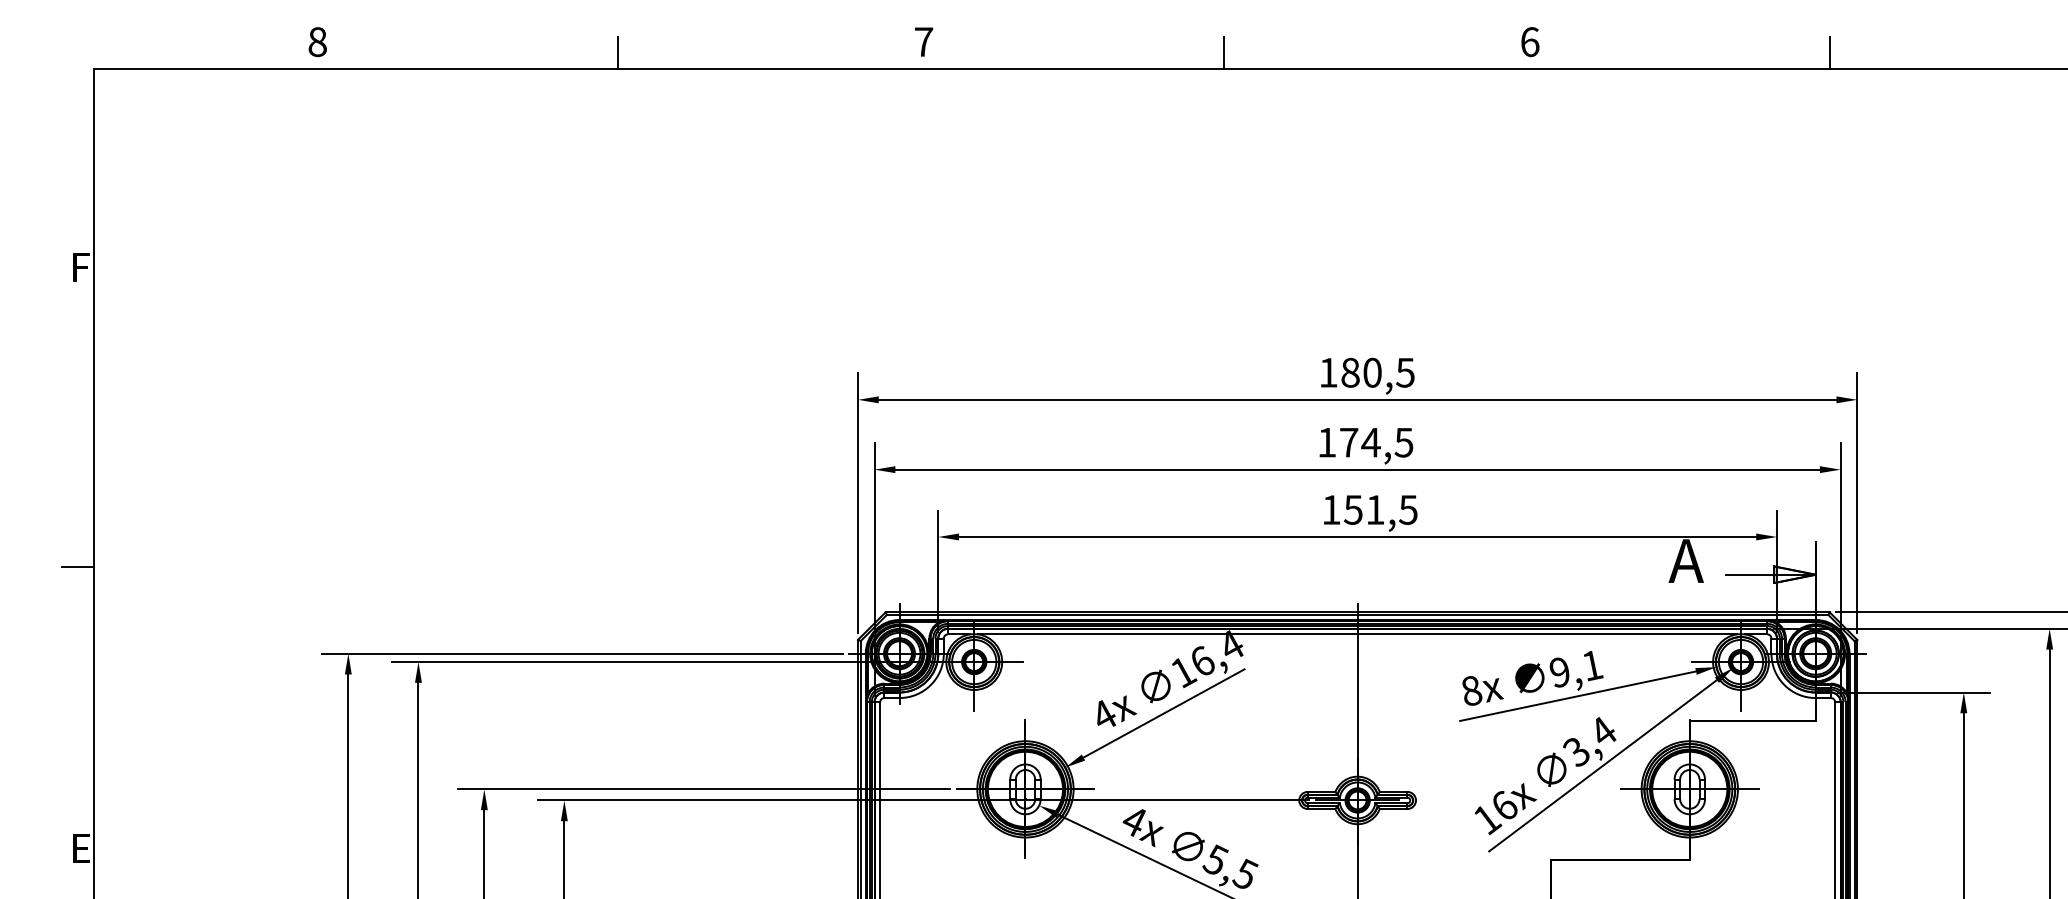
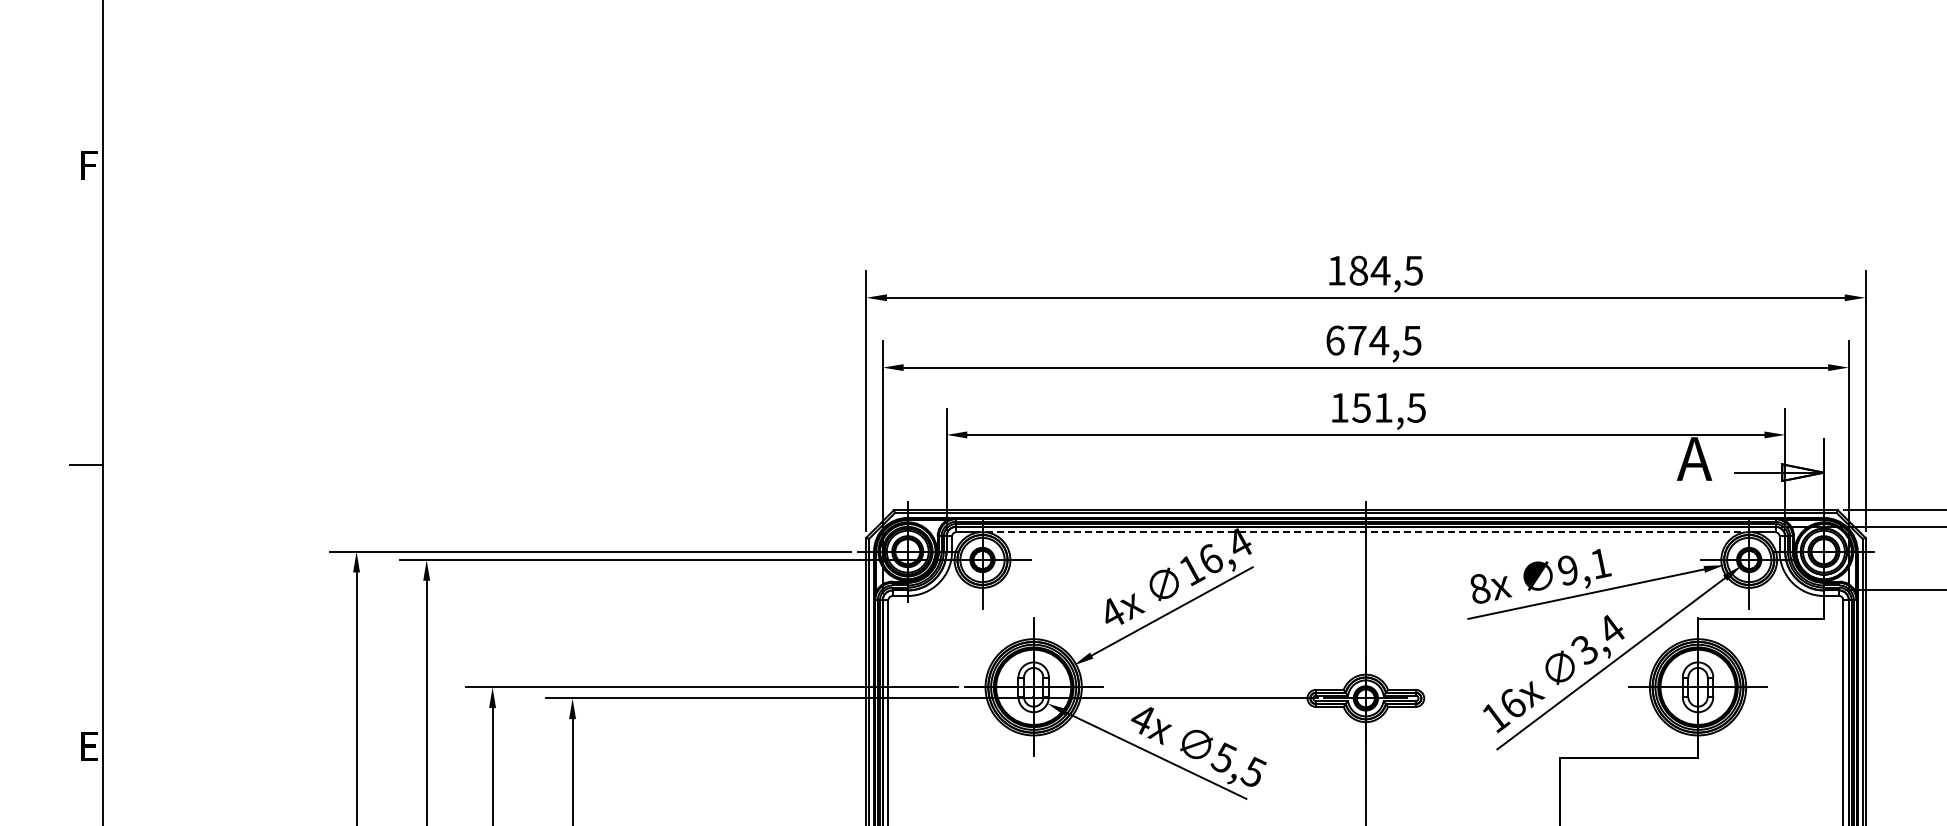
text: (1372, 372) -> (1380, 270), 180,5 -> 184,5
text: (1327, 442) -> (1335, 340), 174,5 -> 674,5
line: (1357, 634) -> (1365, 532), solid -> dashed

